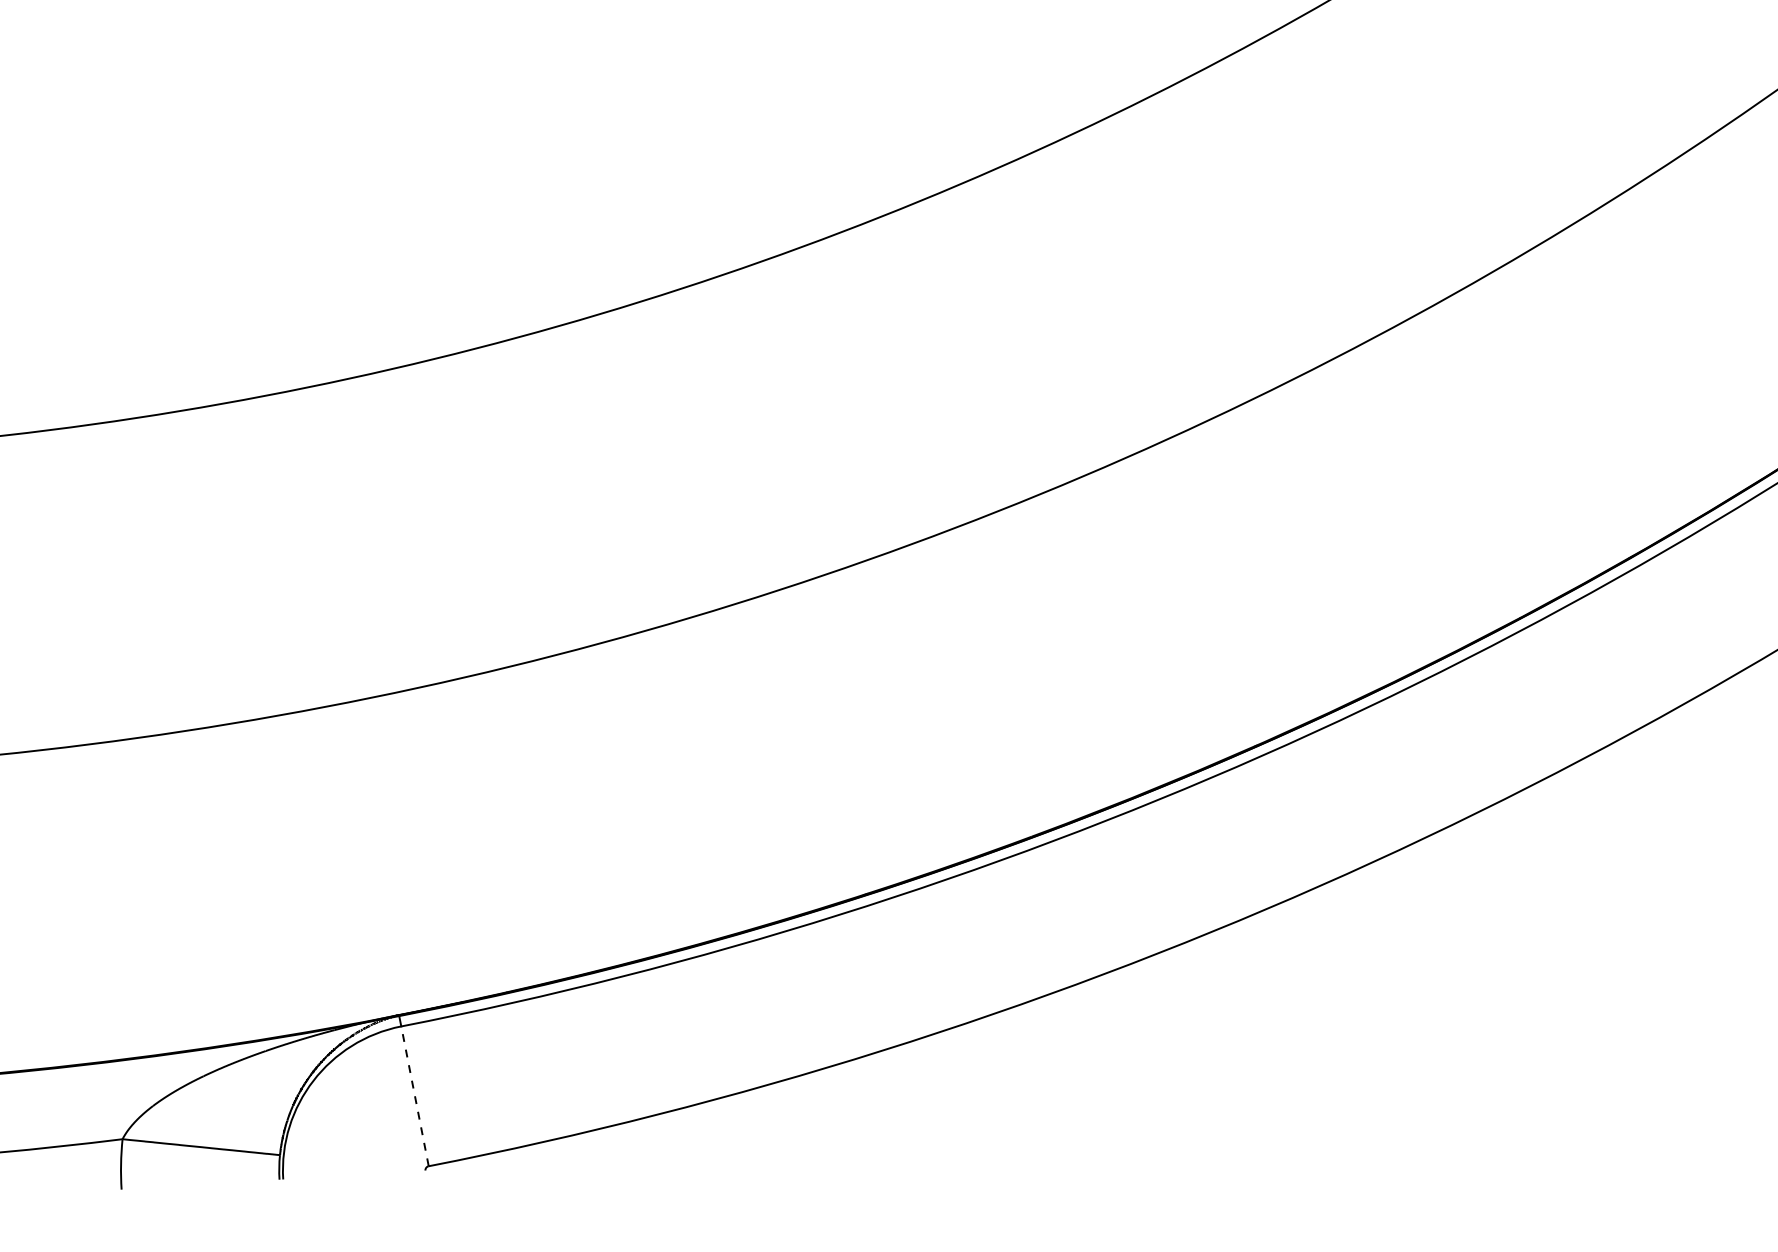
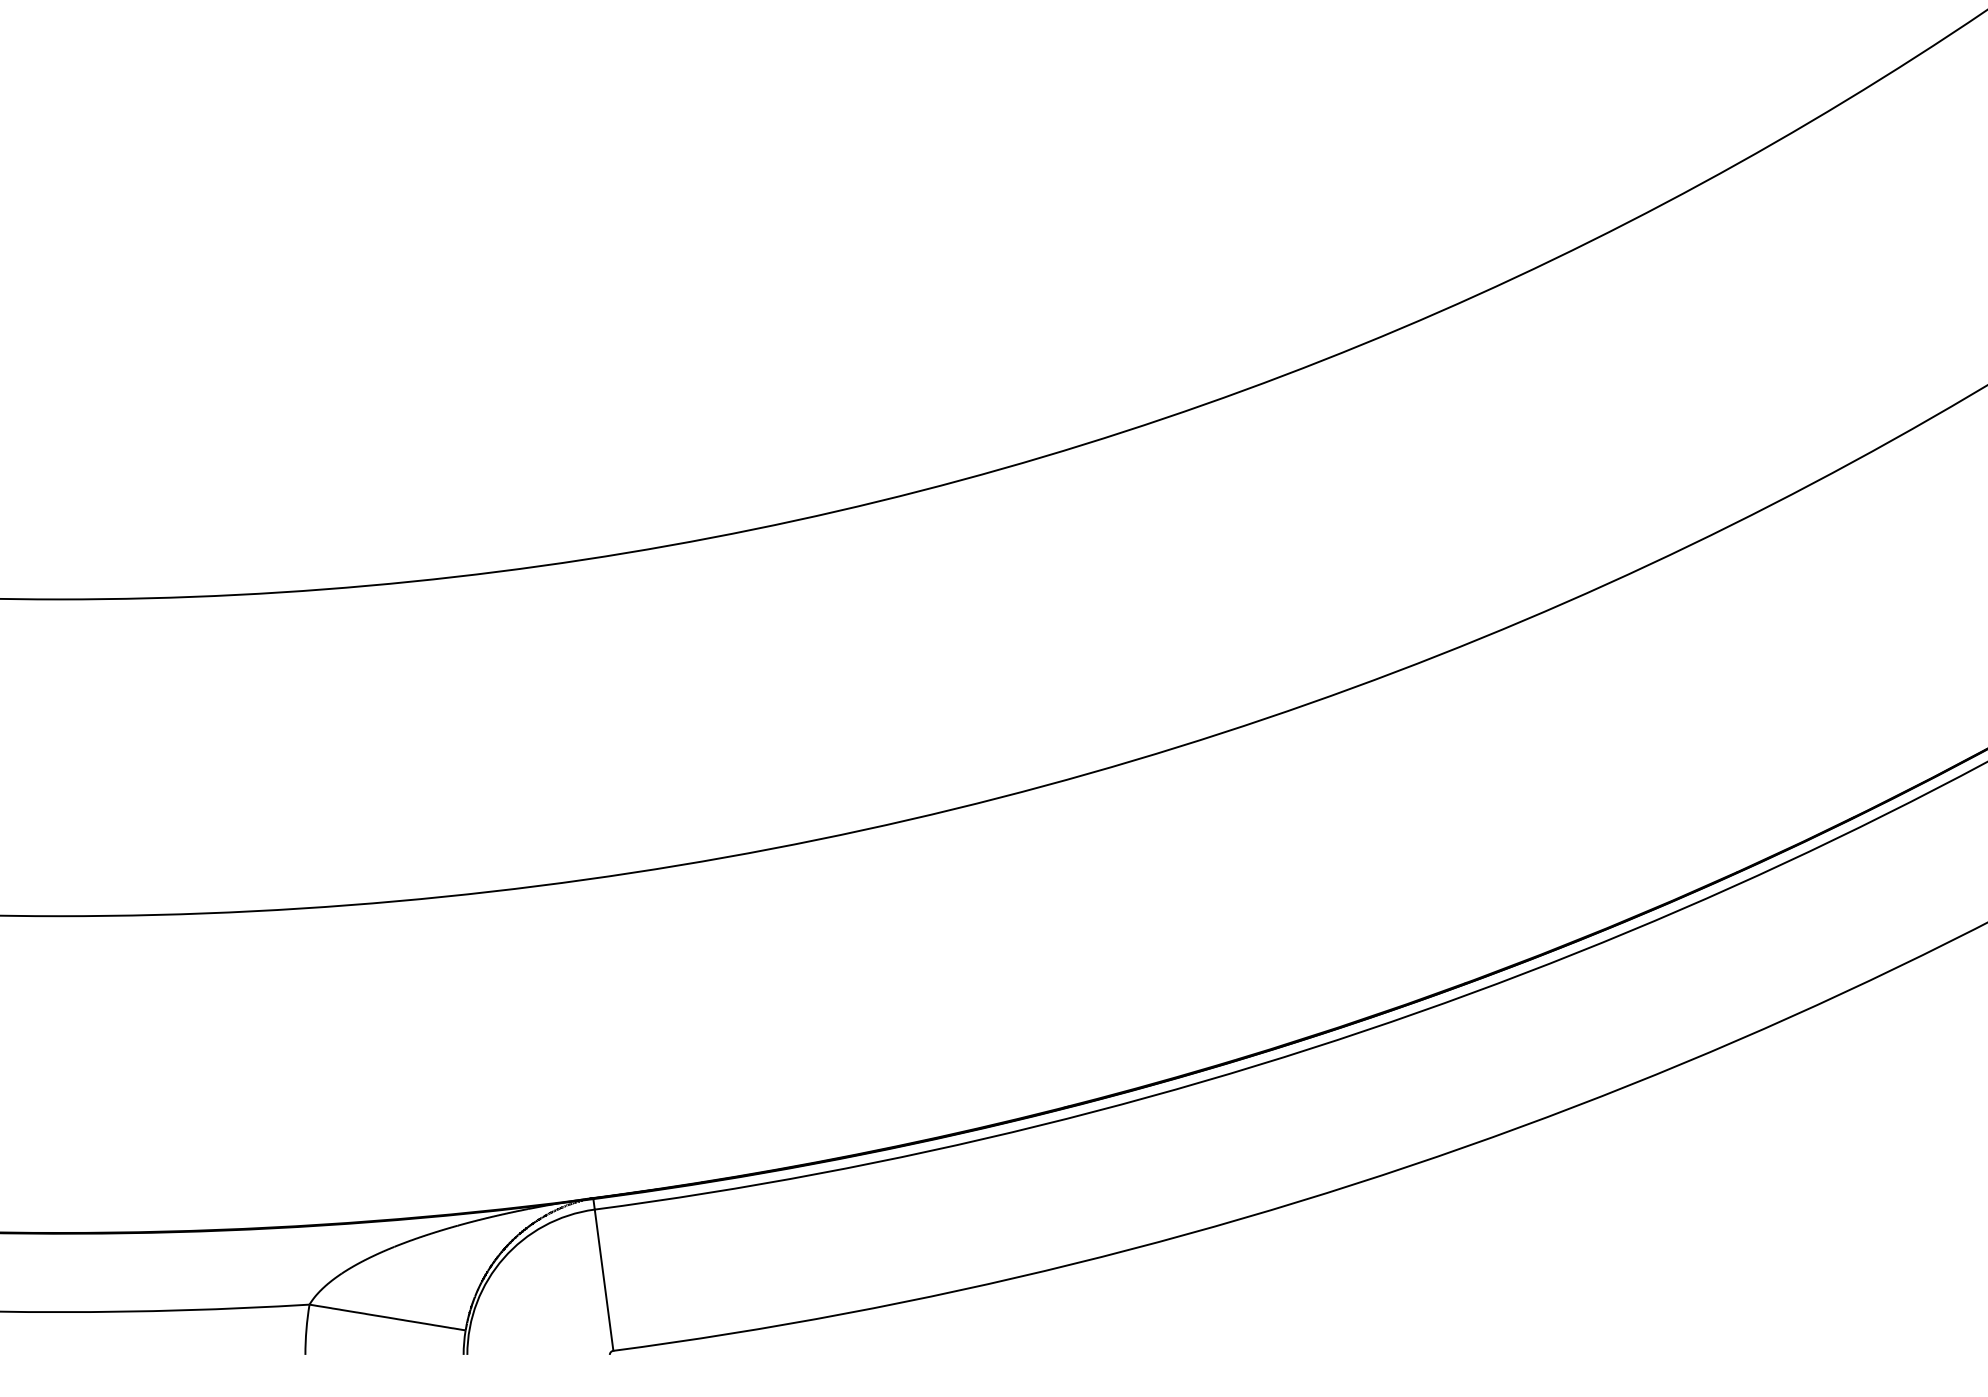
line: (415, 1095) -> (604, 1279), dashed -> solid

